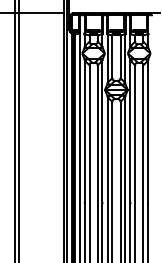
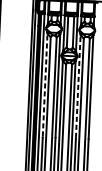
line: (84, 131) -> (44, 85), solid -> dashed
line: (130, 131) -> (78, 86), solid -> dashed

